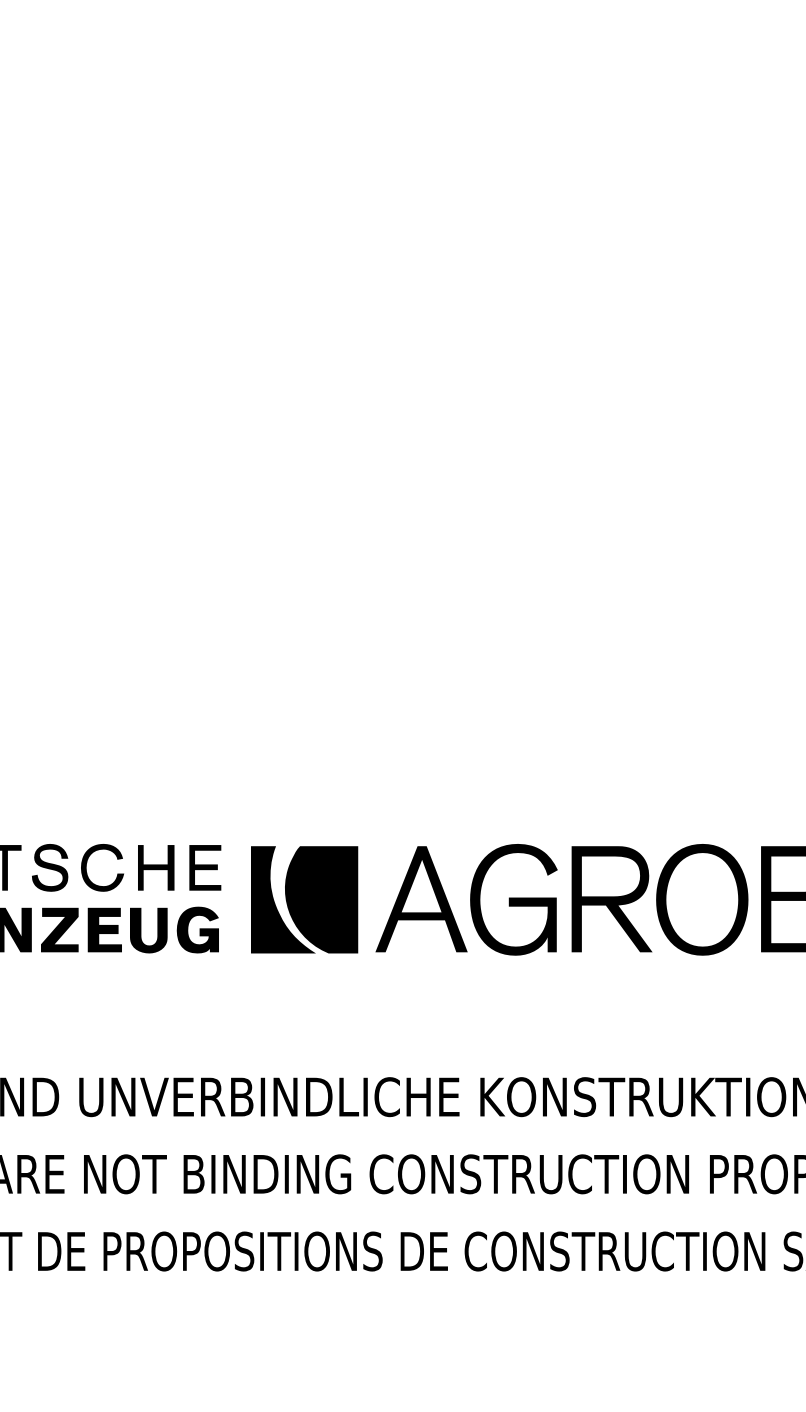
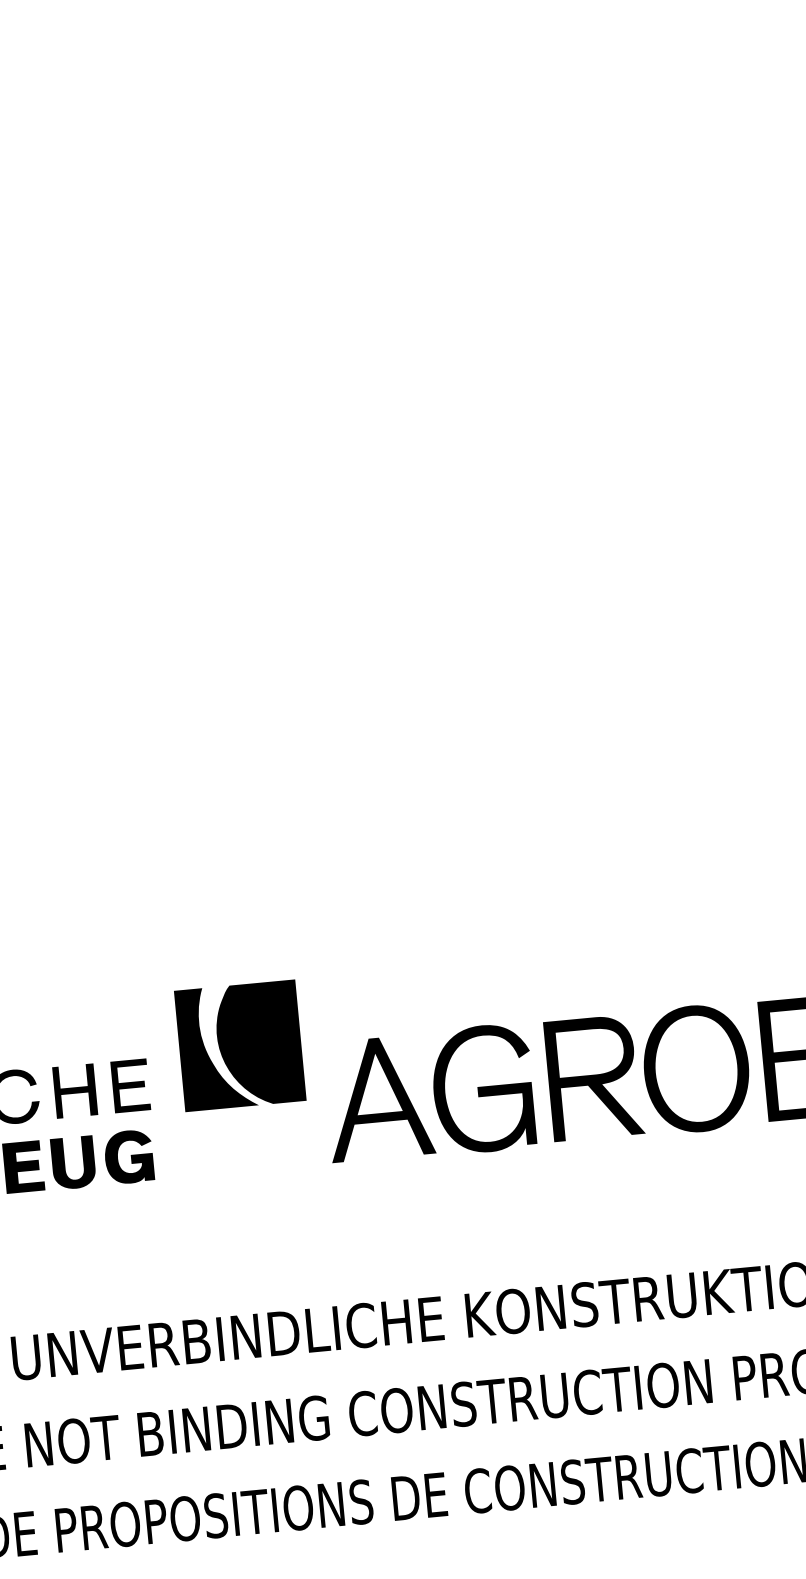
part: (304, 899) -> (240, 1045), moved

